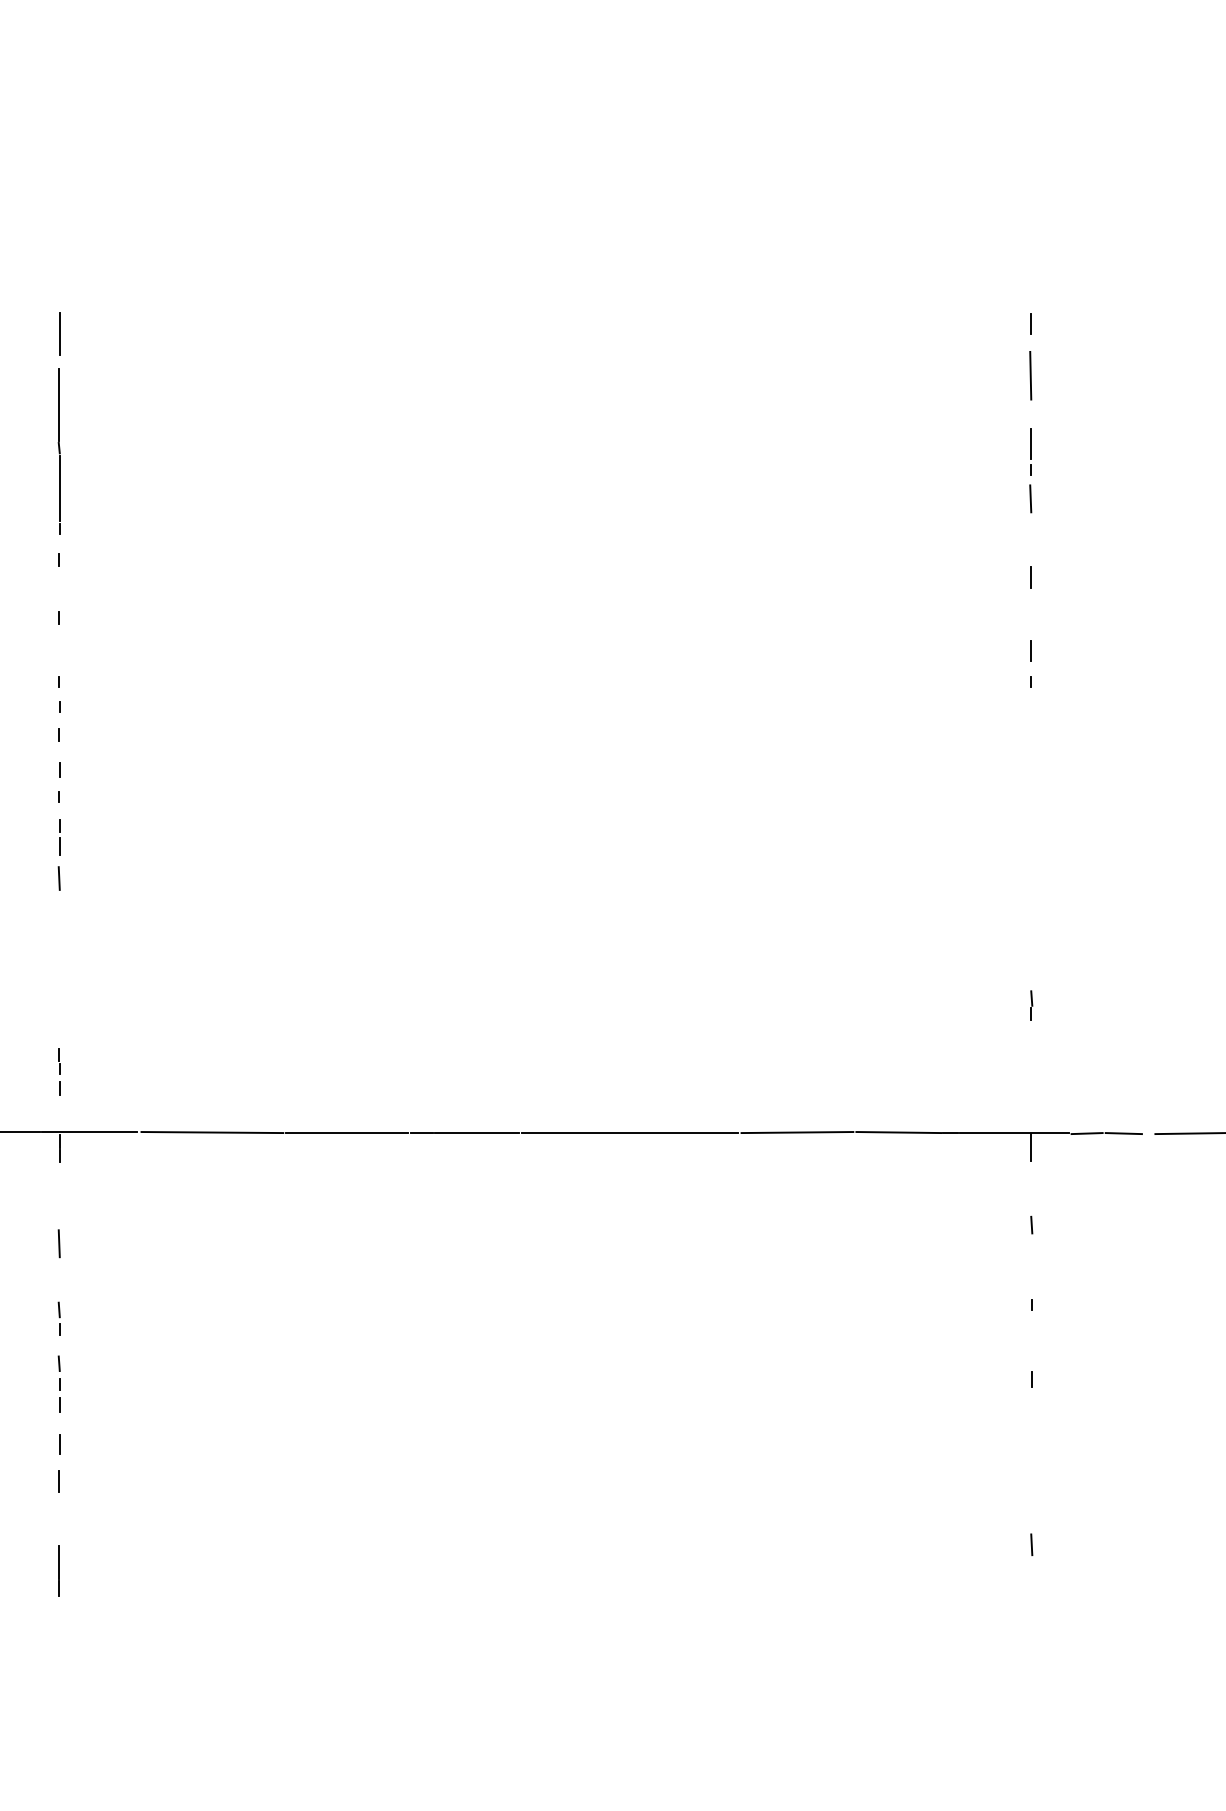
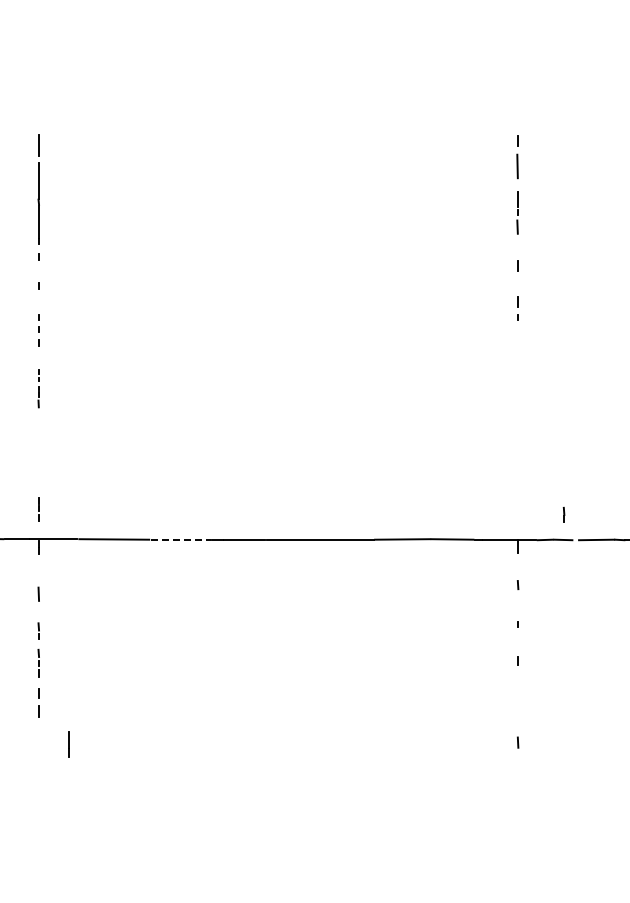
part: (58, 826) -> (38, 388), size x0.6
part: (1030, 1004) -> (563, 514), moved
line: (348, 1132) -> (181, 539), solid -> dashed
line: (58, 1570) -> (68, 744), moved

